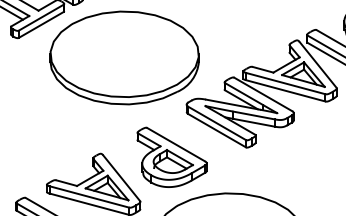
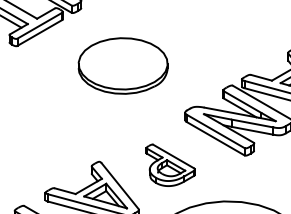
part: (124, 57) -> (123, 65), size x0.6
part: (171, 156) -> (170, 164), size x0.7

